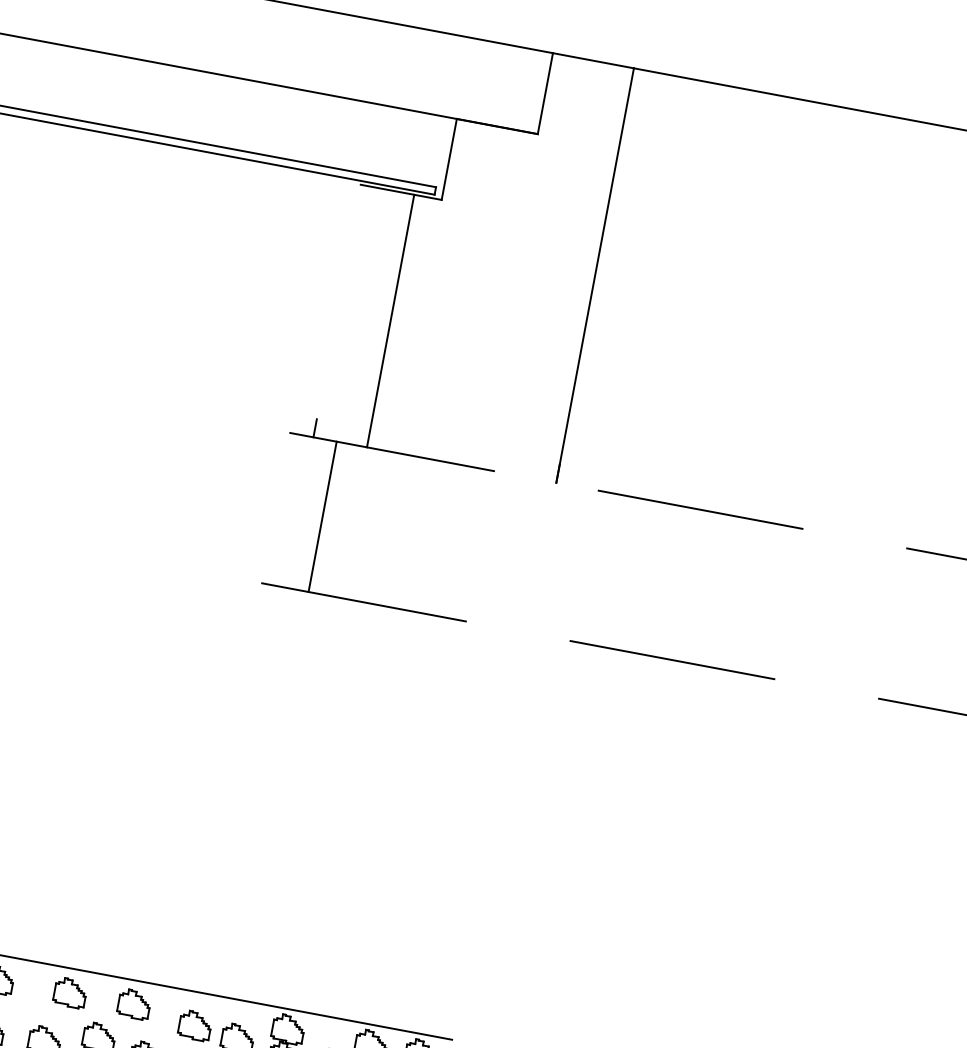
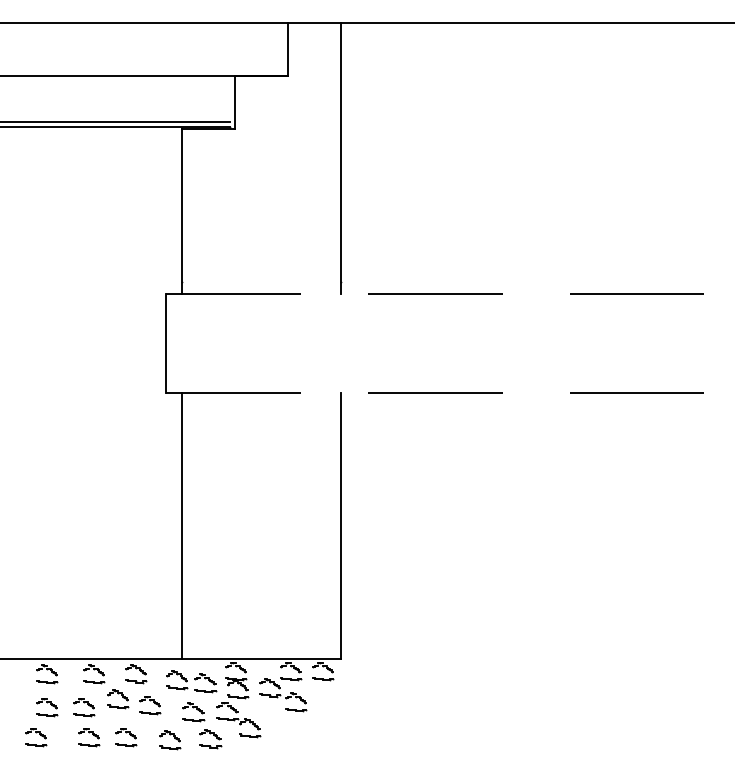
line: (391, 320) -> (182, 211), moved
line: (322, 516) -> (166, 343), moved
line: (247, 790) -> (182, 525), added
line: (490, 836) -> (341, 525), added

